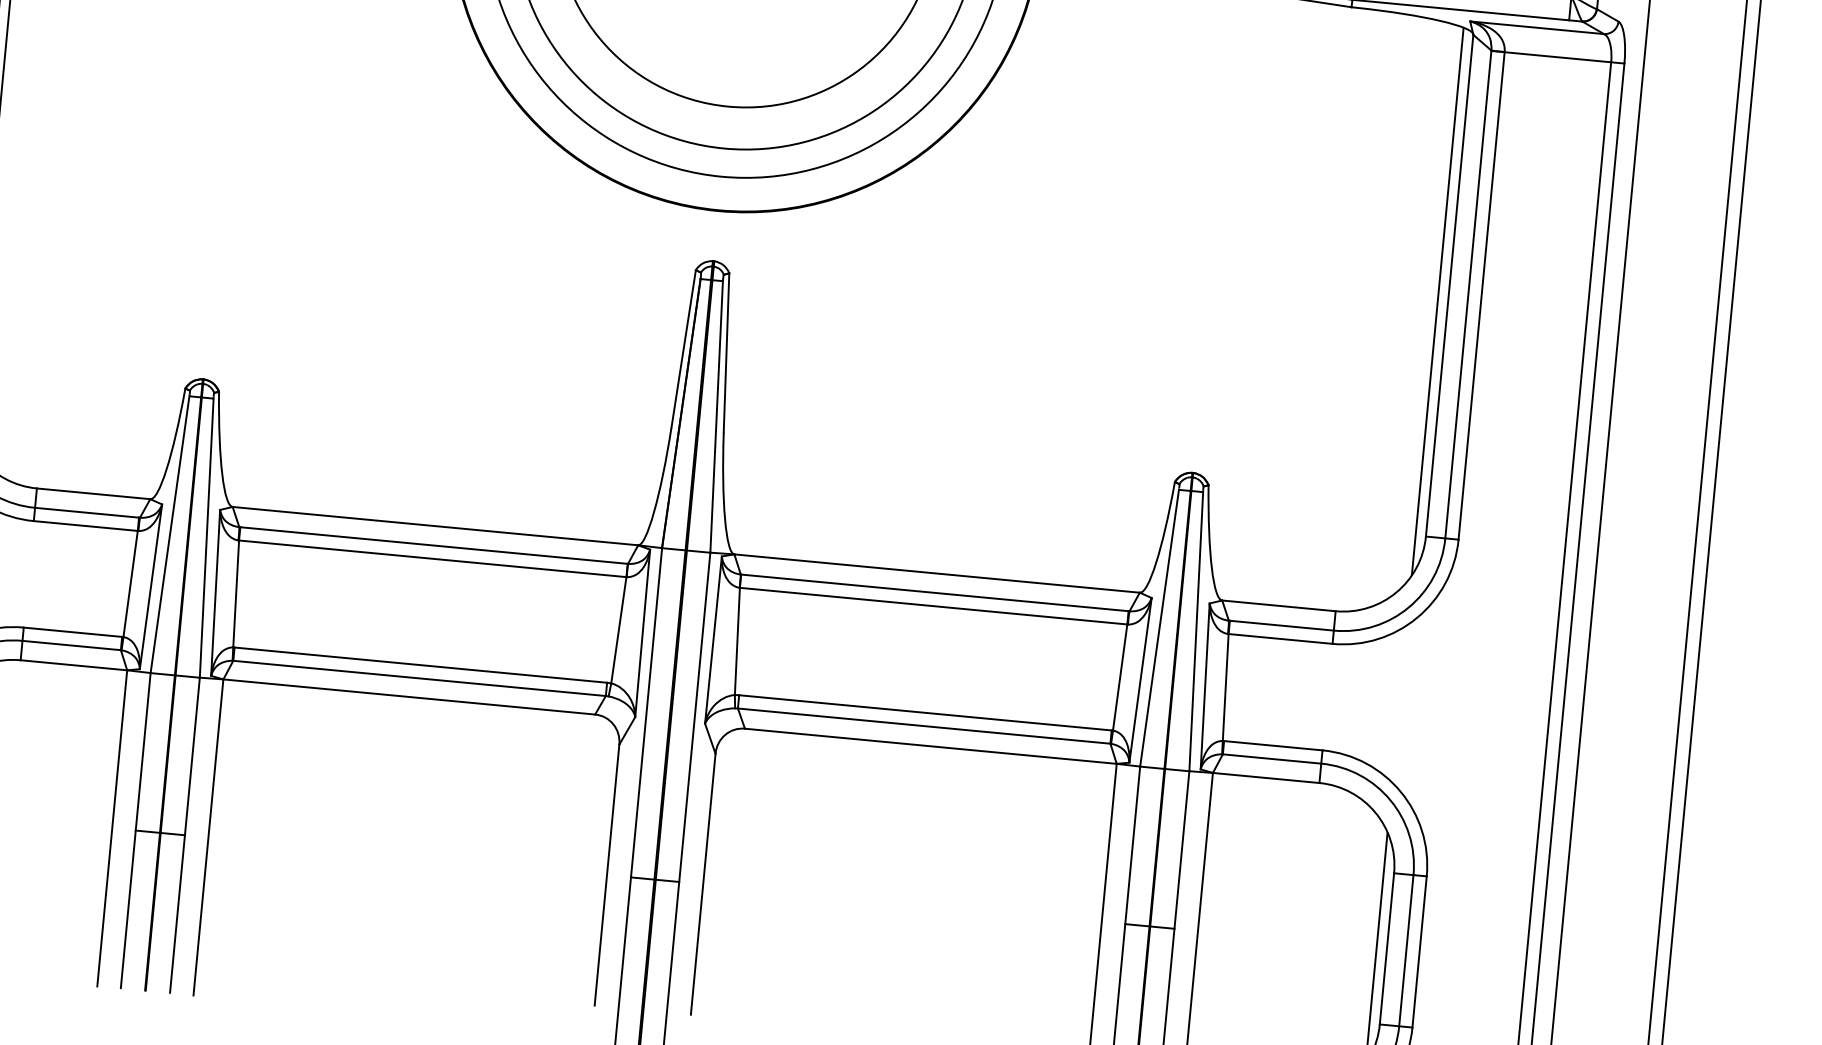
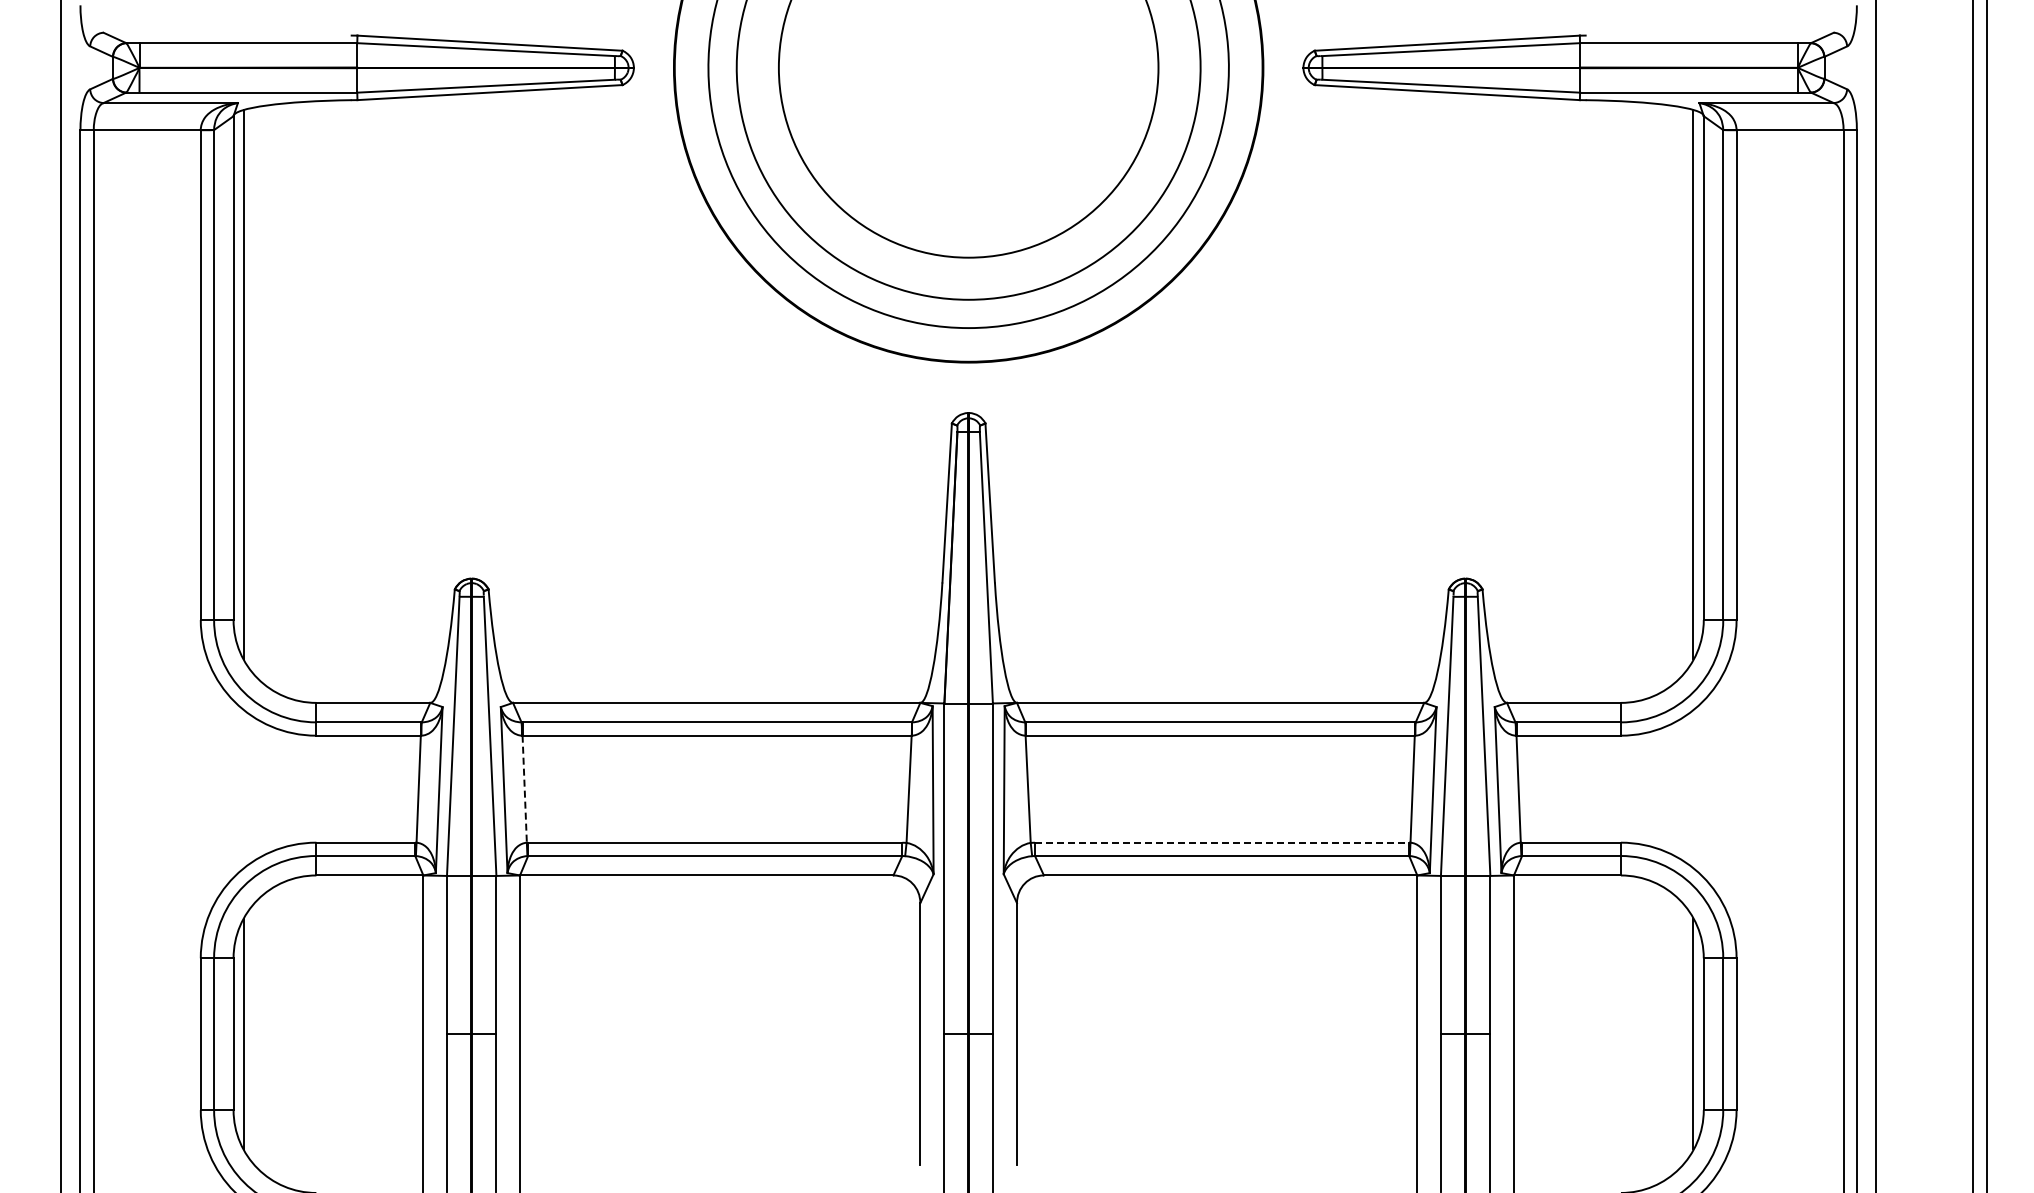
line: (235, 594) -> (524, 789), solid -> dashed
line: (925, 712) -> (1222, 842), solid -> dashed

